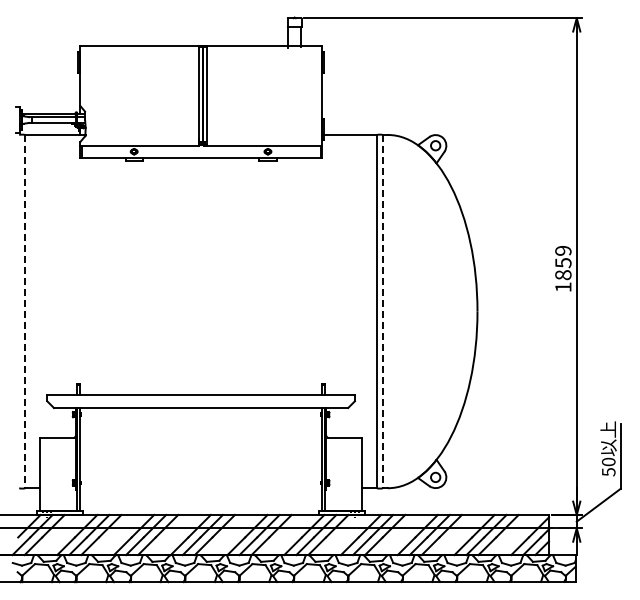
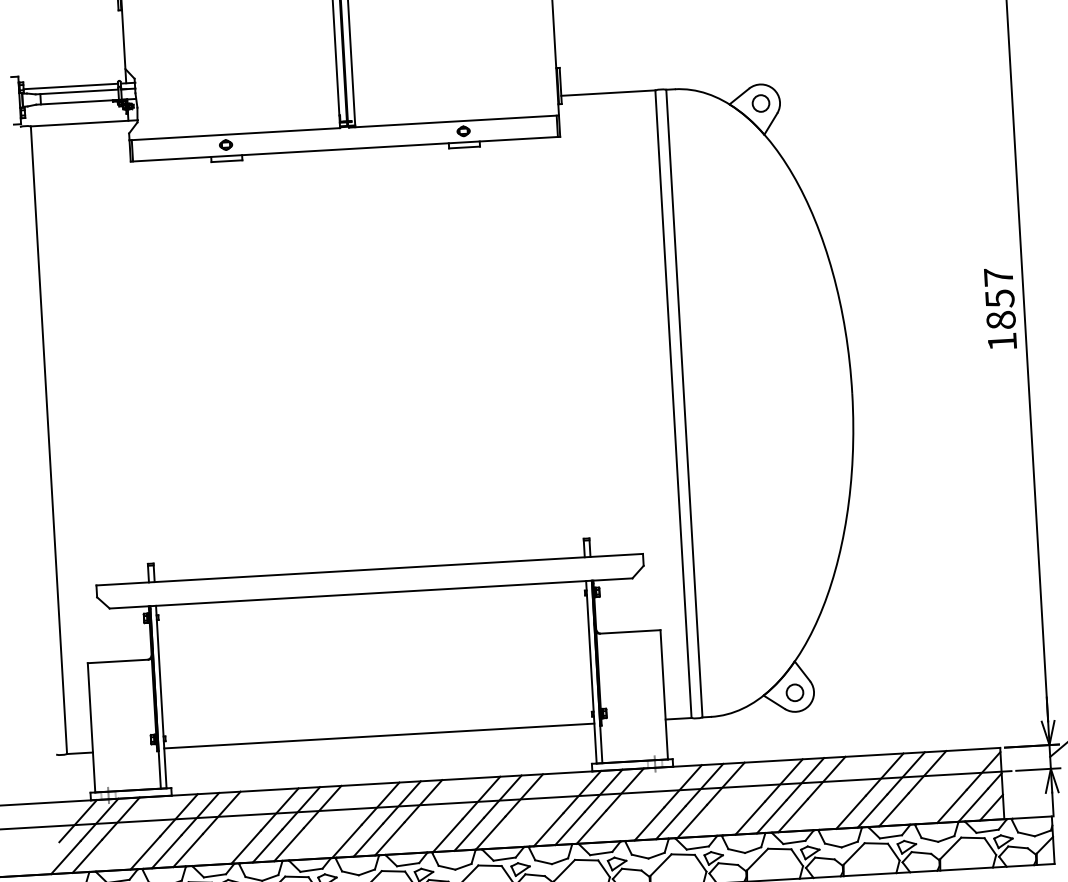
text: (563, 250) -> (998, 276), 1859 -> 1857
line: (25, 311) -> (49, 440), dashed -> solid
line: (382, 311) -> (683, 403), dashed -> solid
line: (201, 488) -> (380, 736), added

